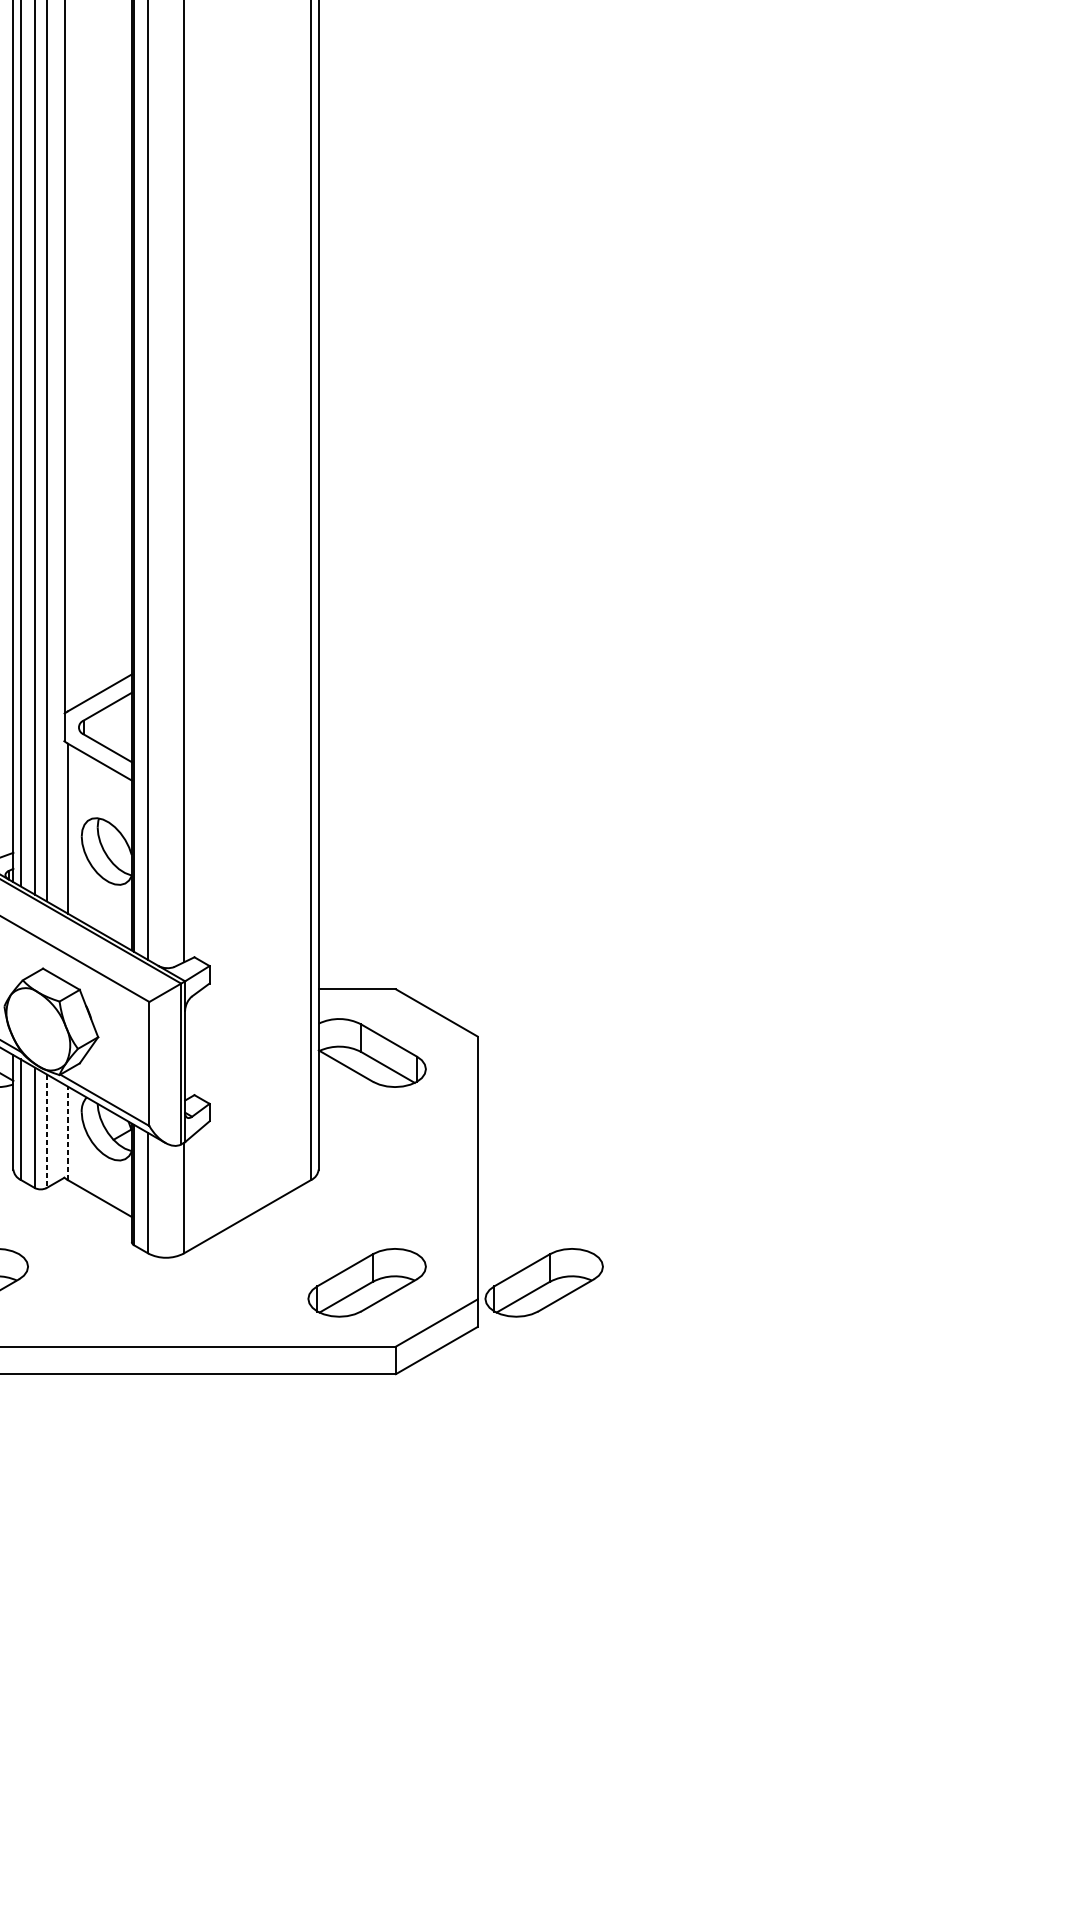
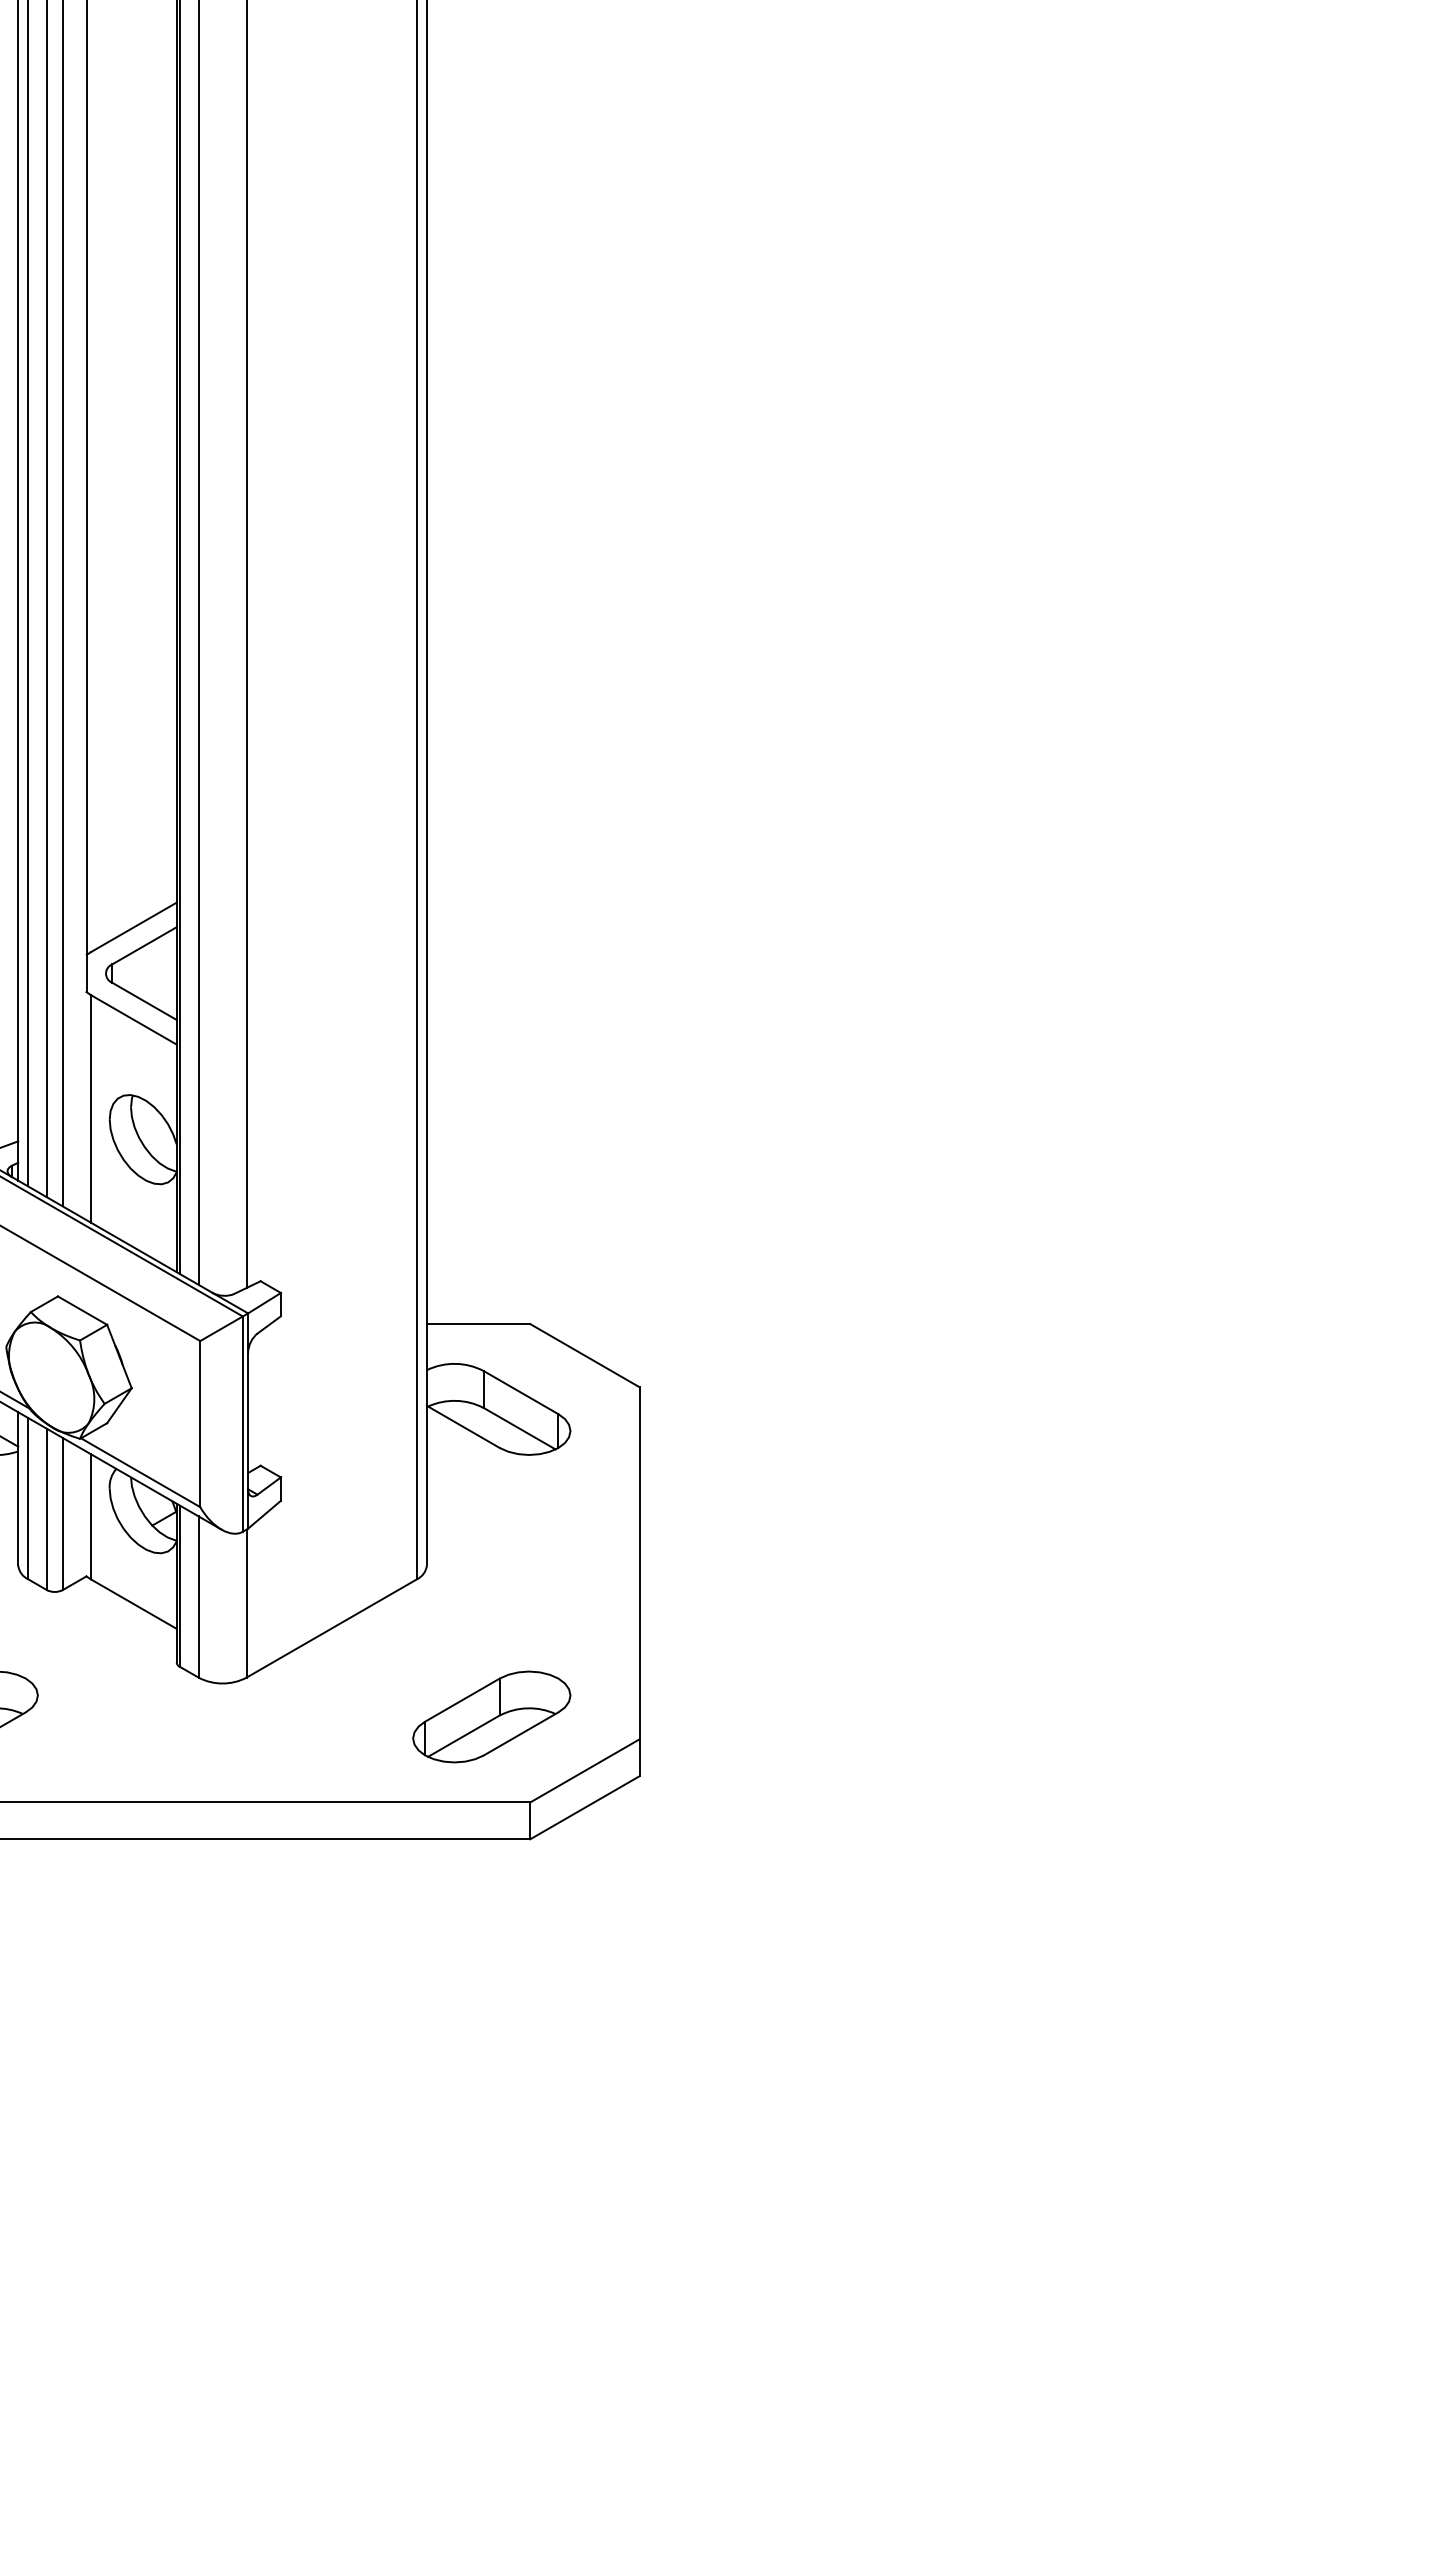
line: (46, 1131) -> (62, 1514), dashed -> solid
line: (68, 1133) -> (91, 1516), dashed -> solid
part: (543, 1282) -> (728, 1716), removed

